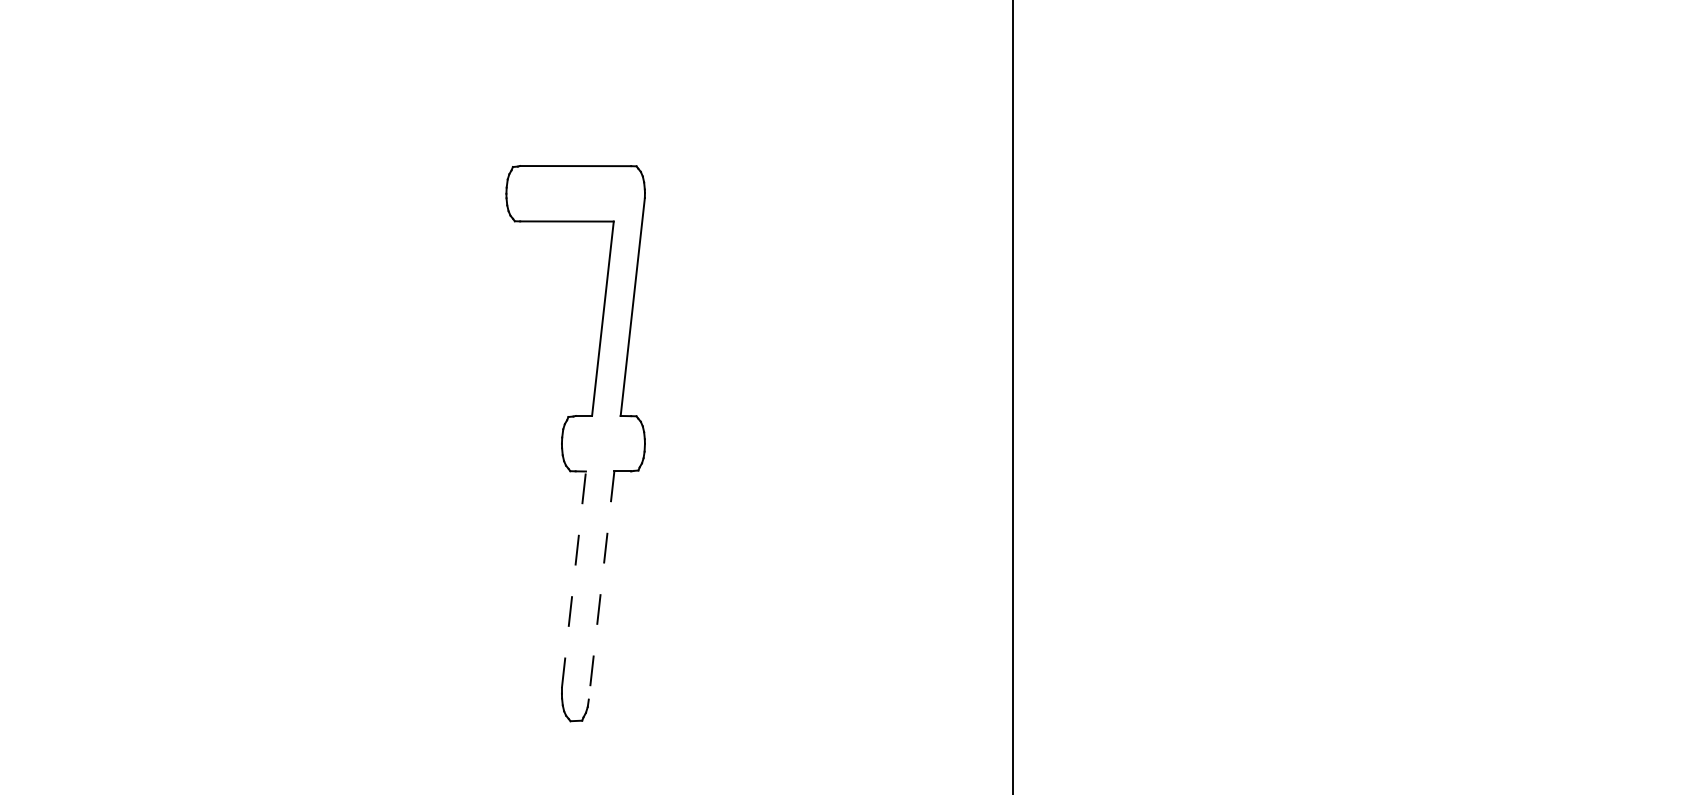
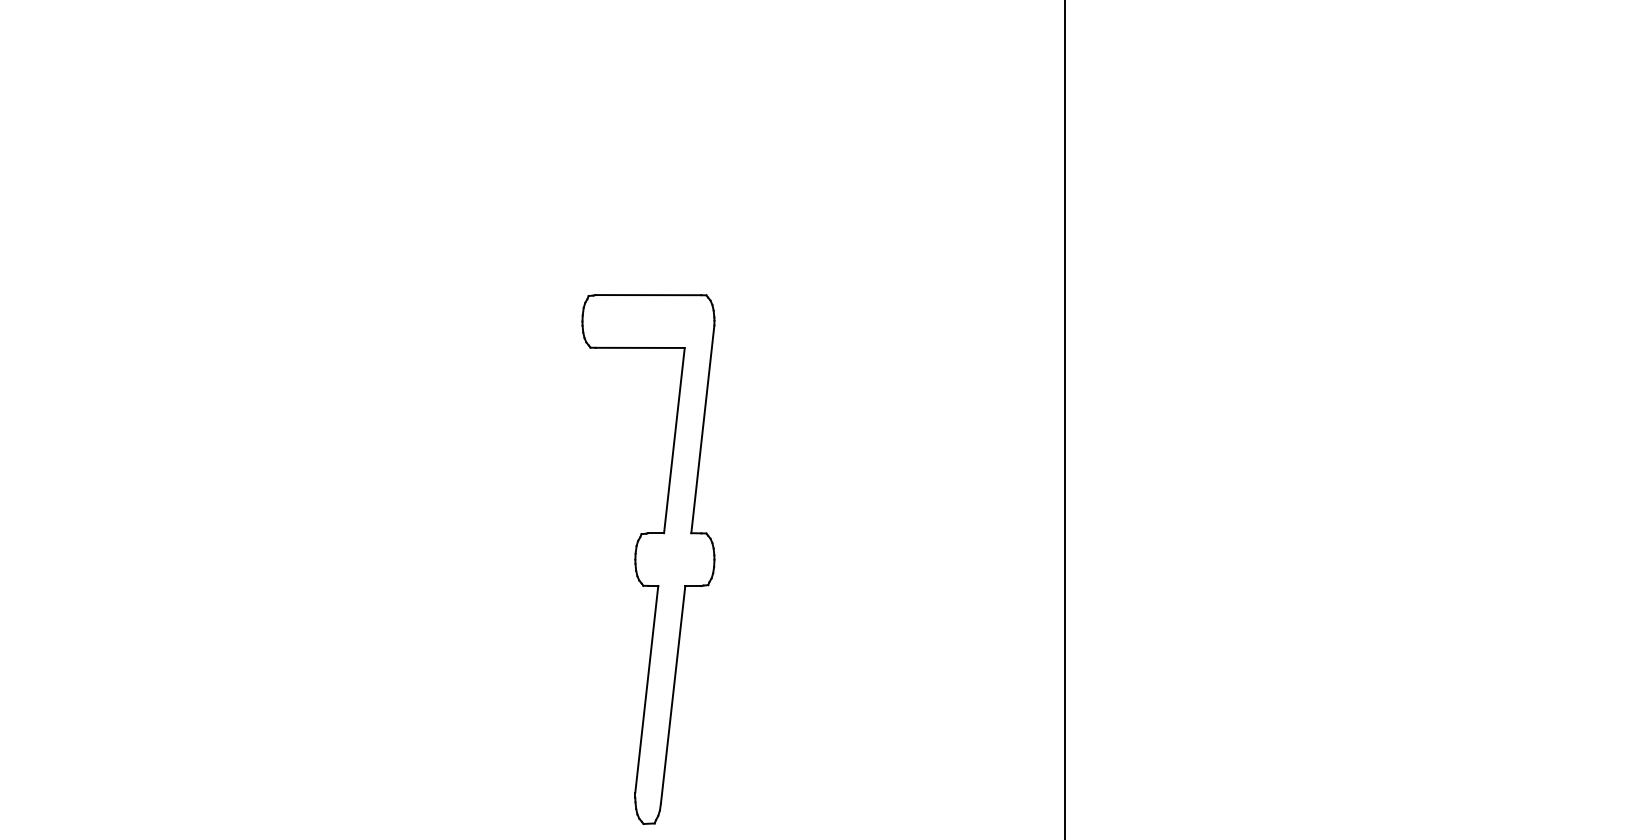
line: (573, 580) -> (646, 689), dashed -> solid
line: (601, 586) -> (673, 695), dashed -> solid

